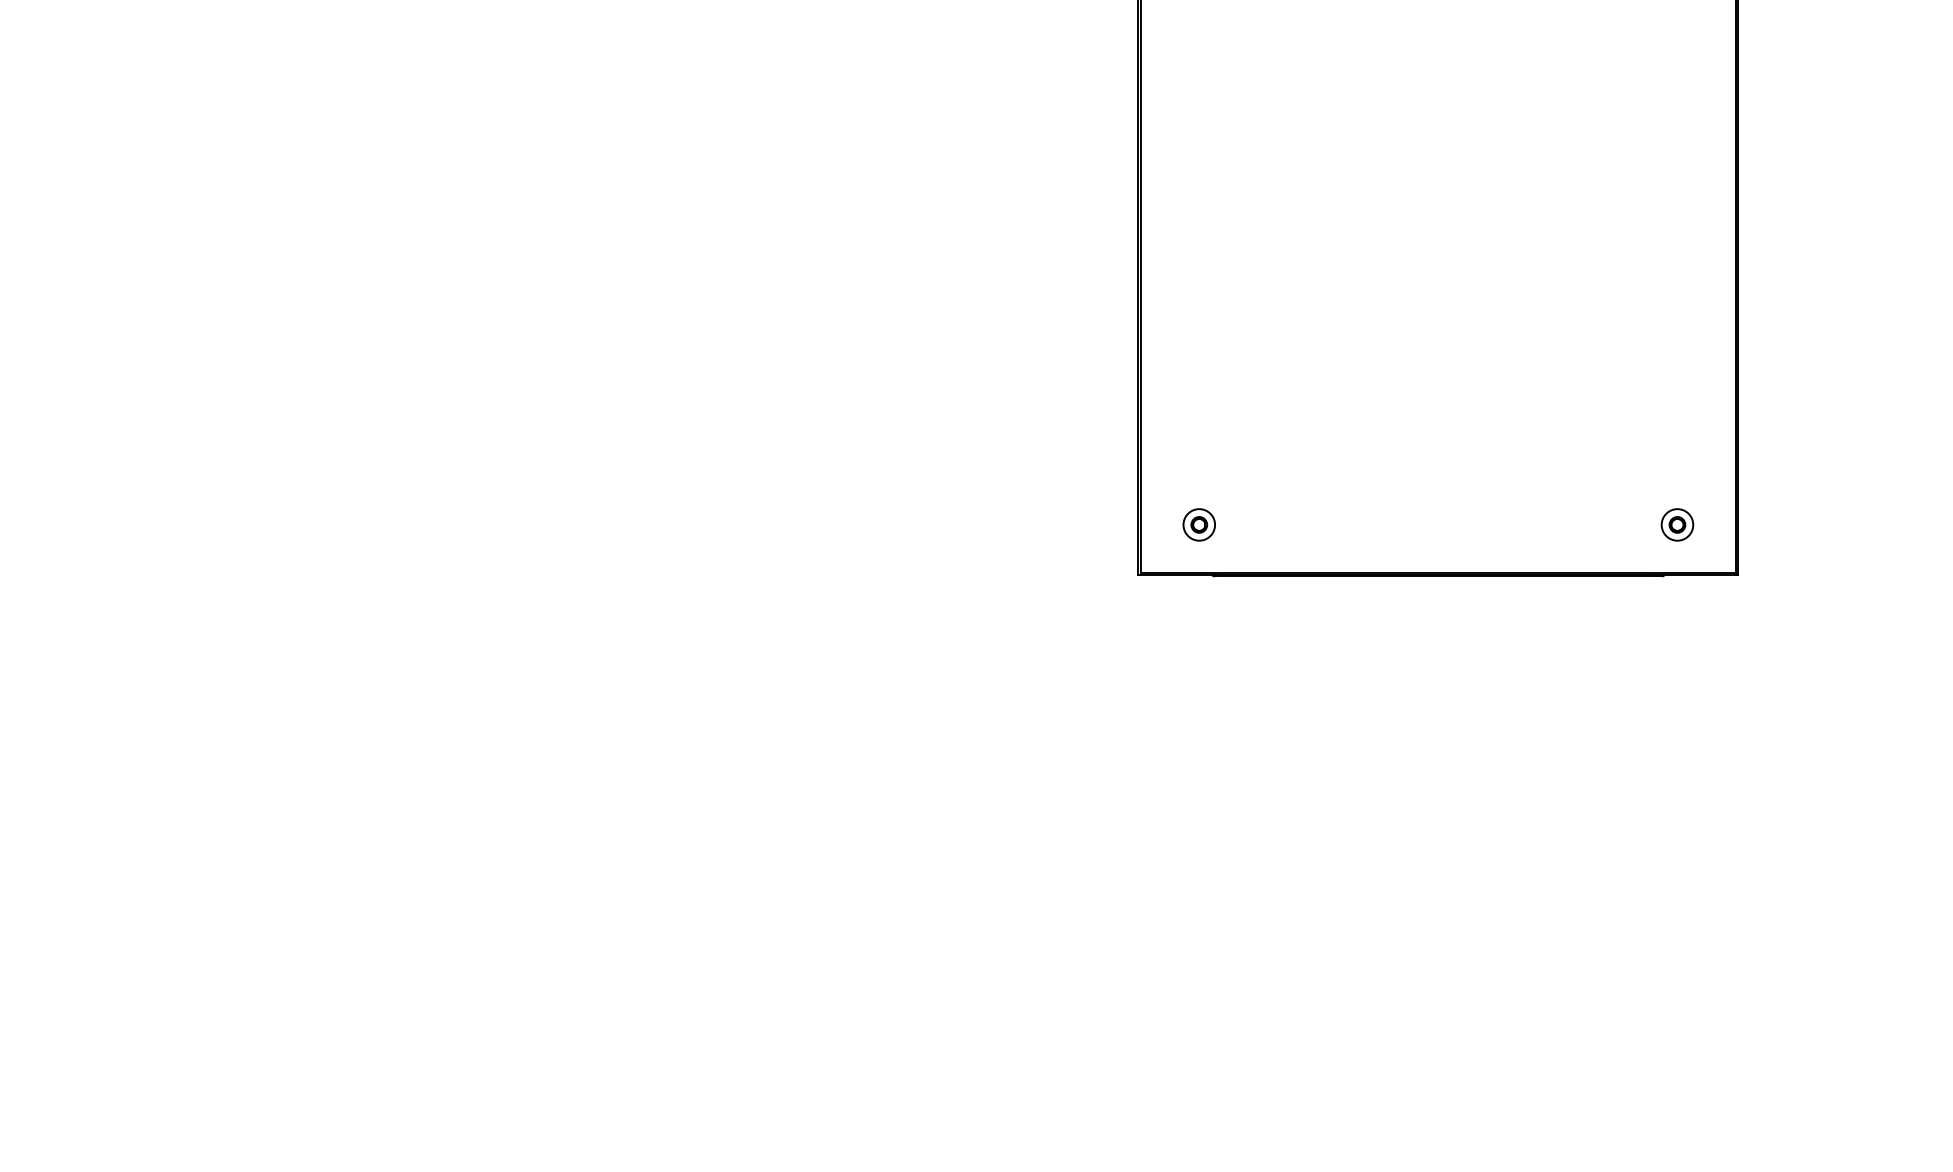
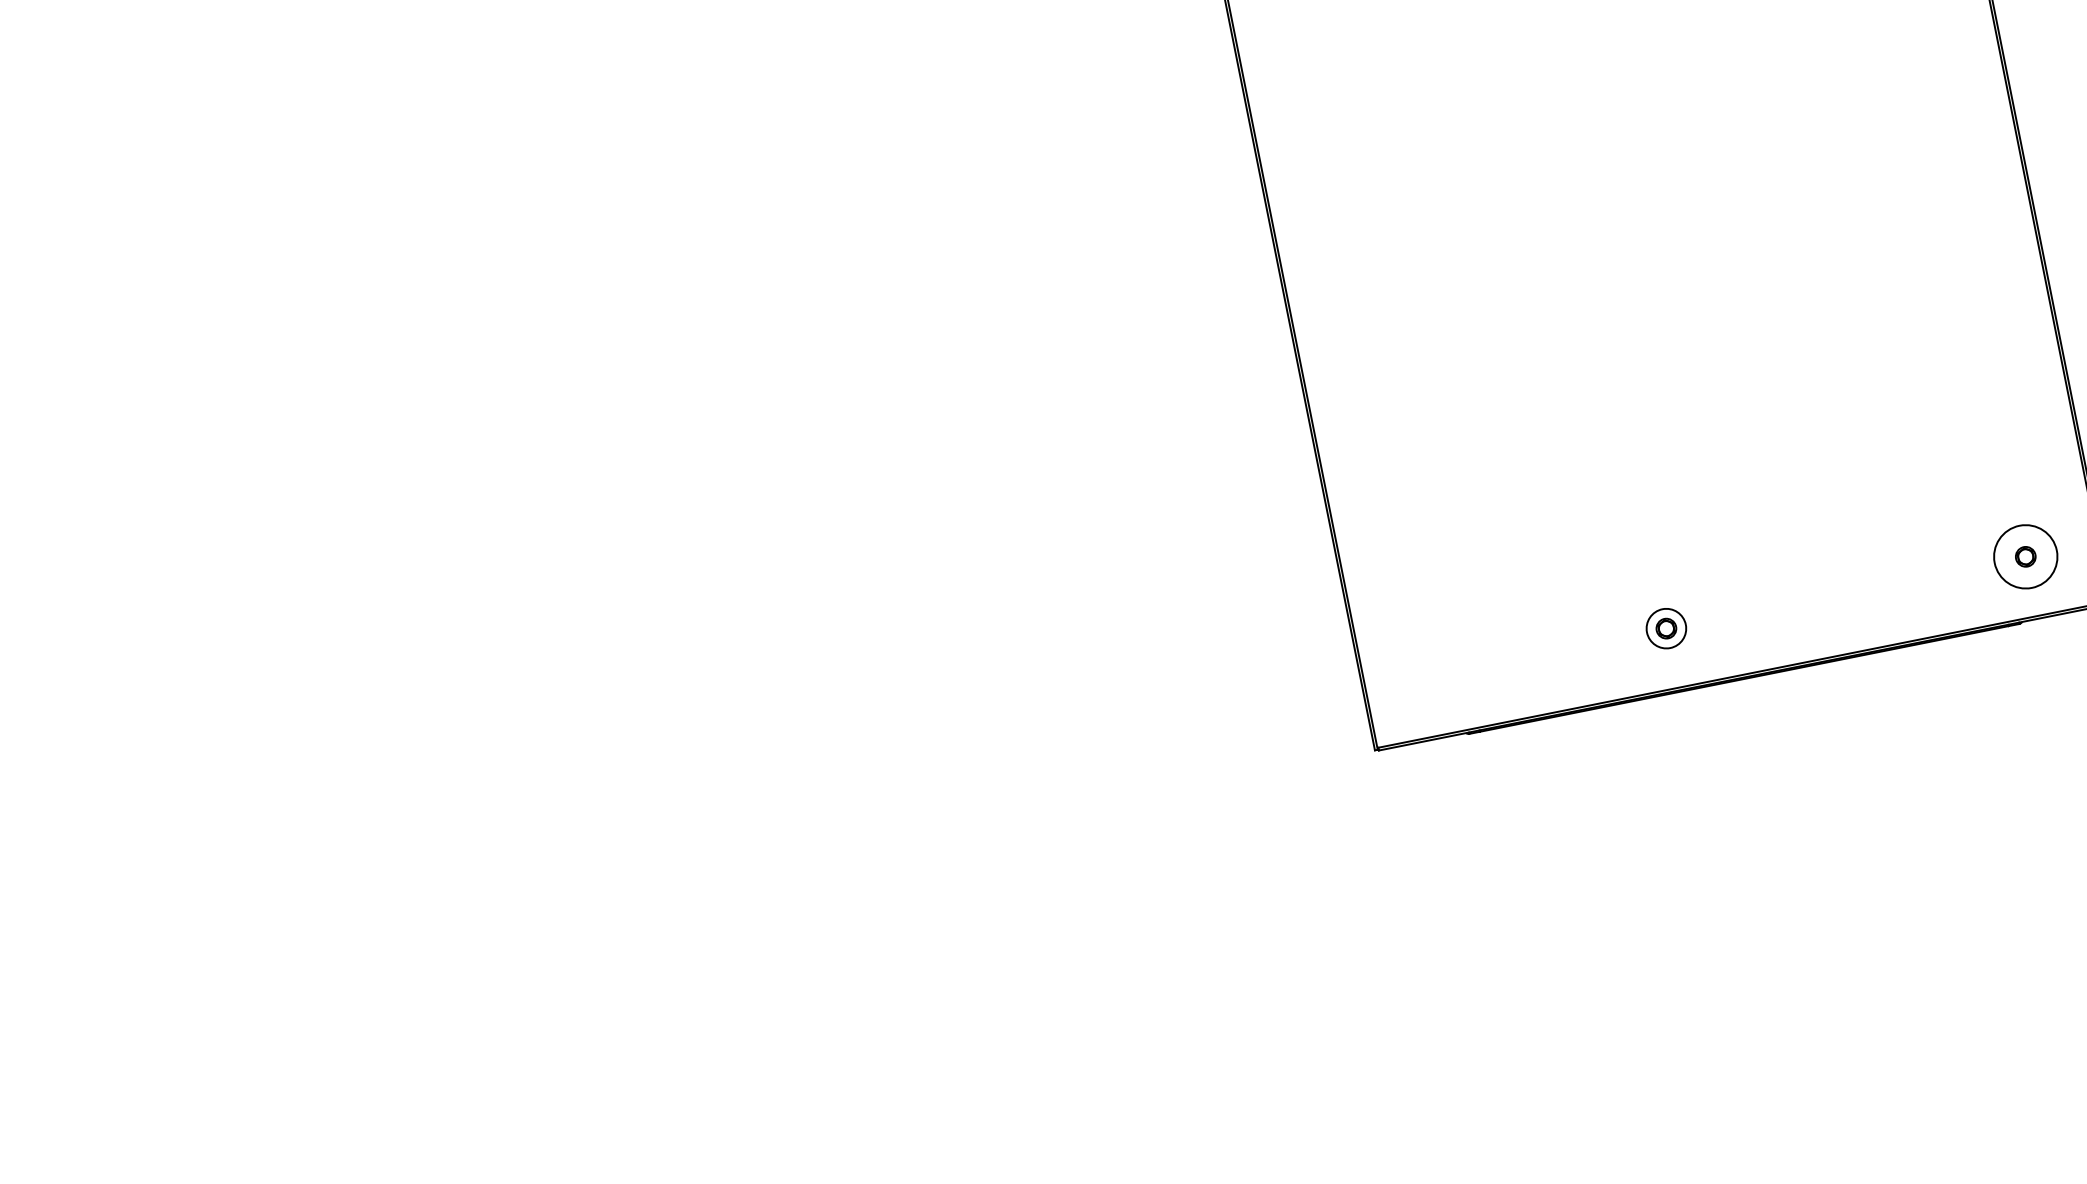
part: (1198, 524) -> (1665, 628), moved
circle: (1677, 524) -> (2025, 556), size x1.6

